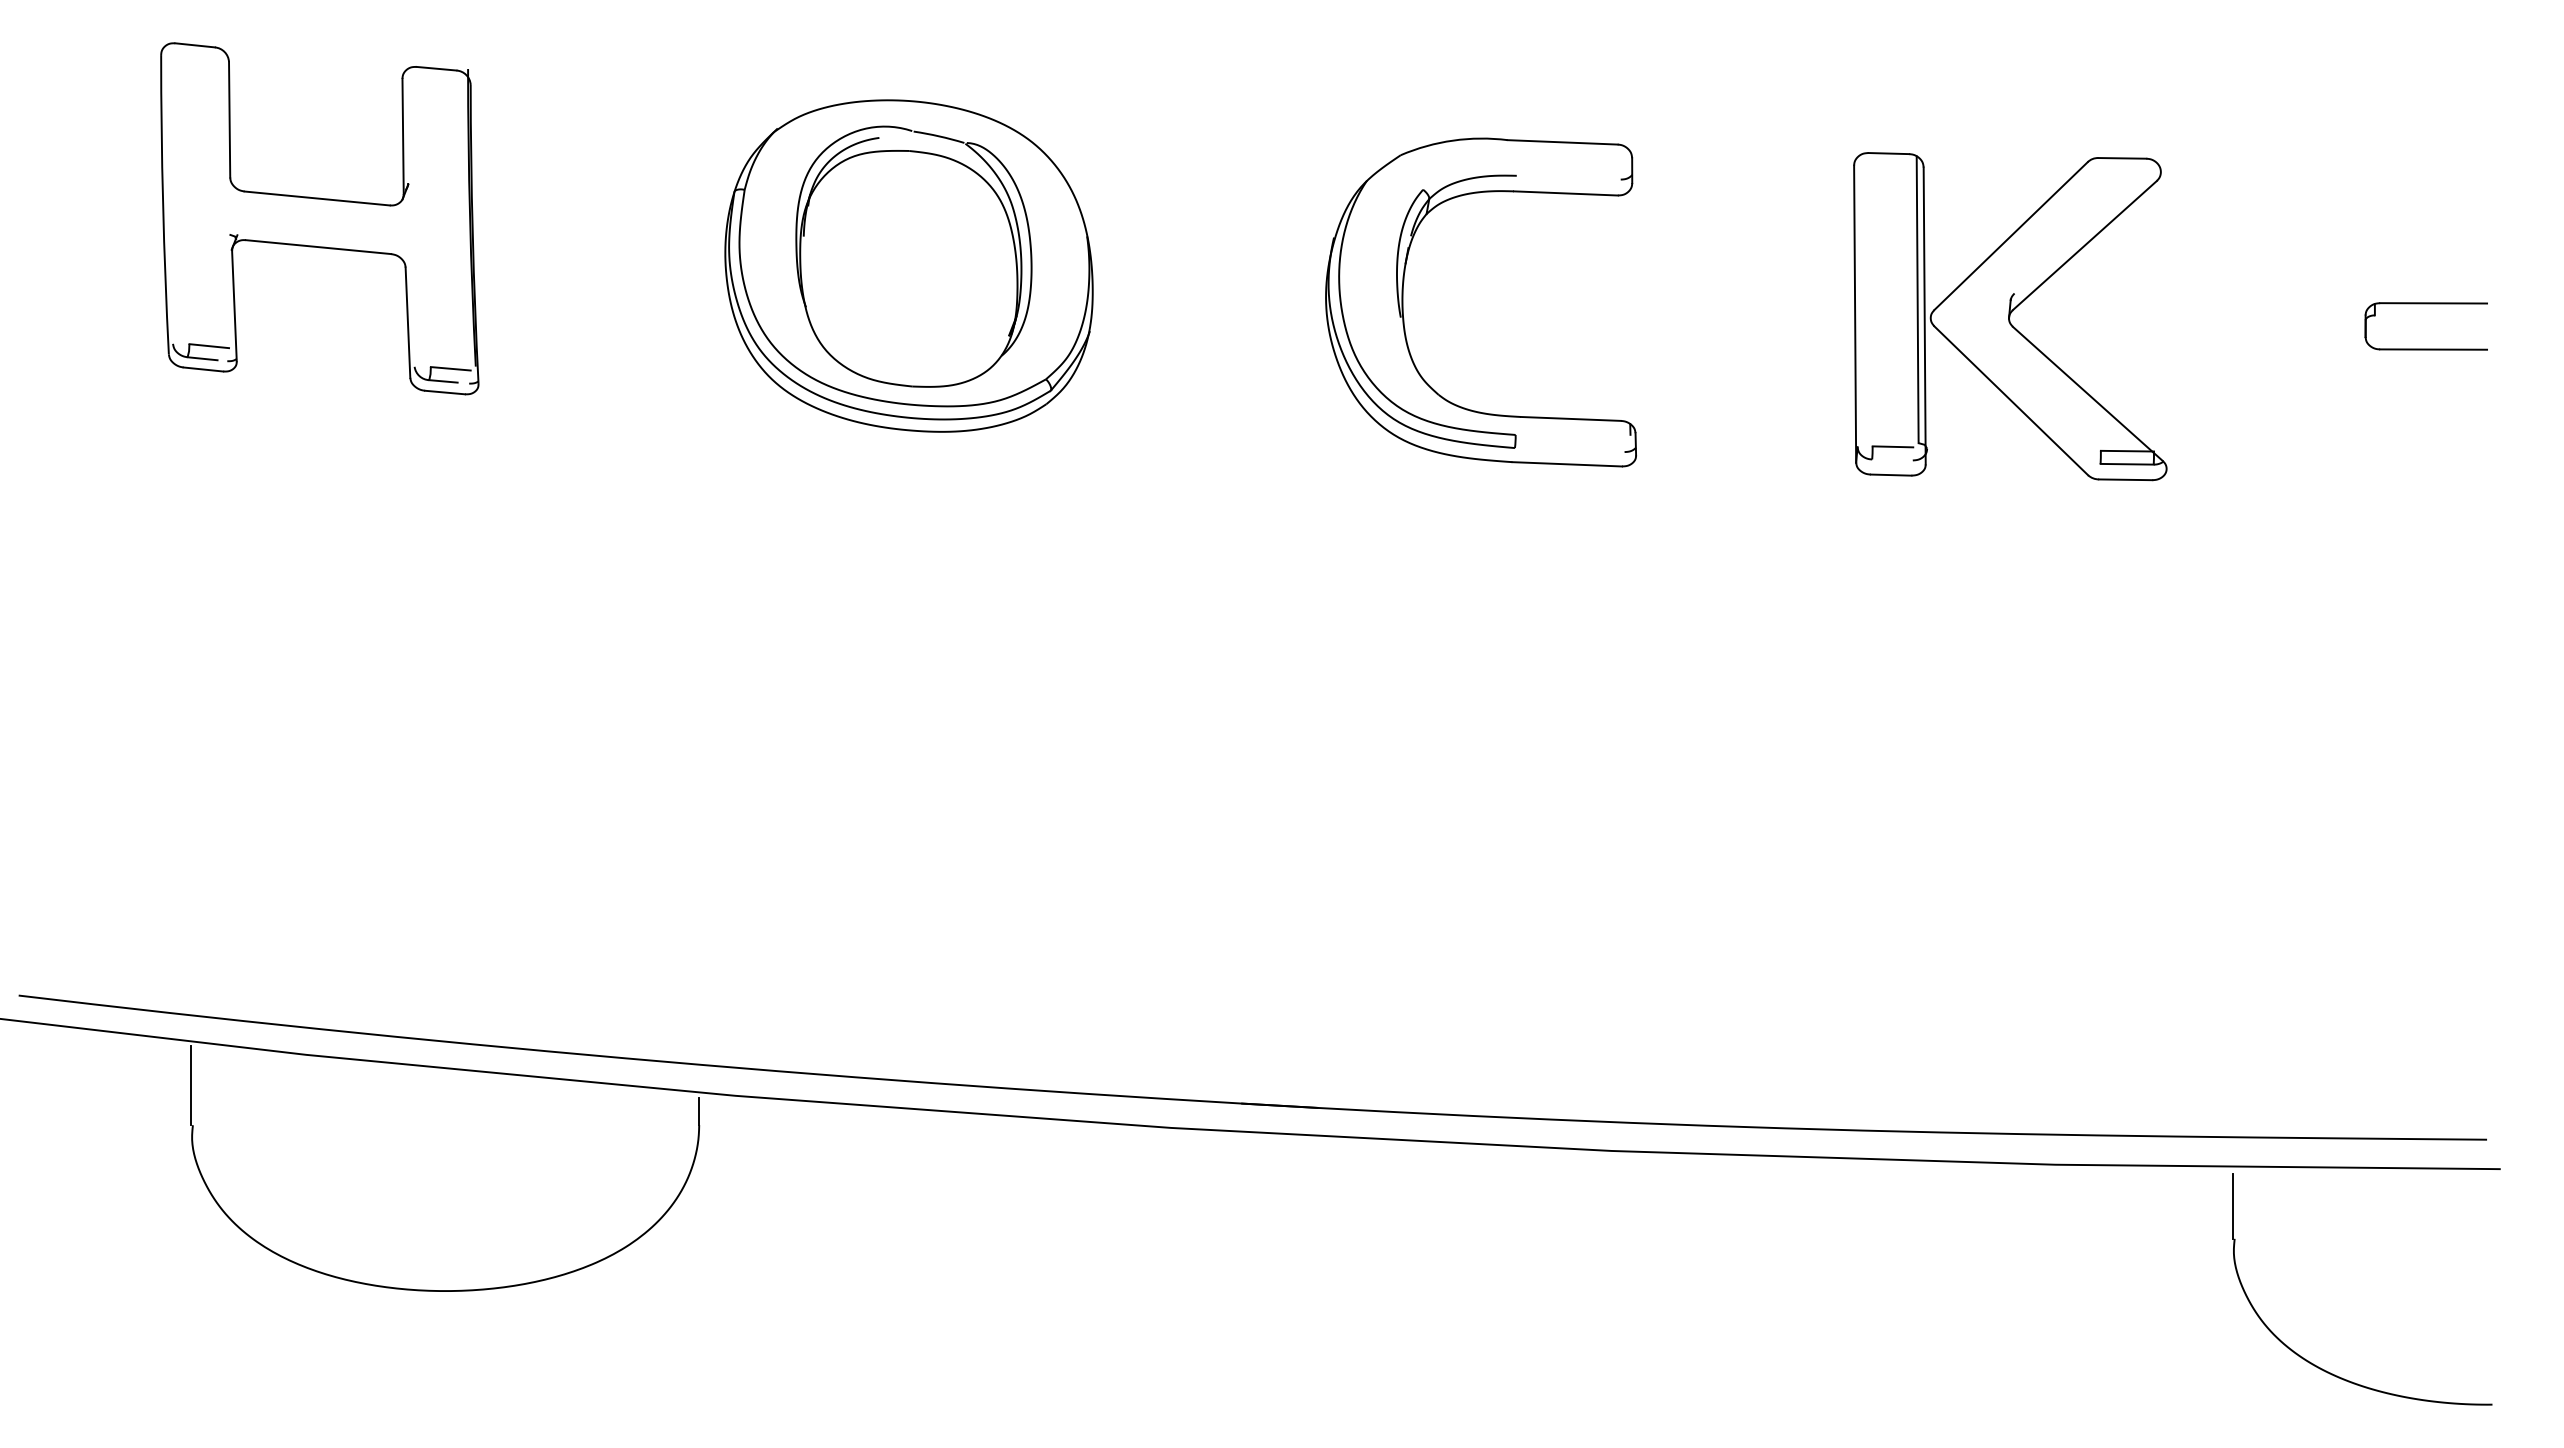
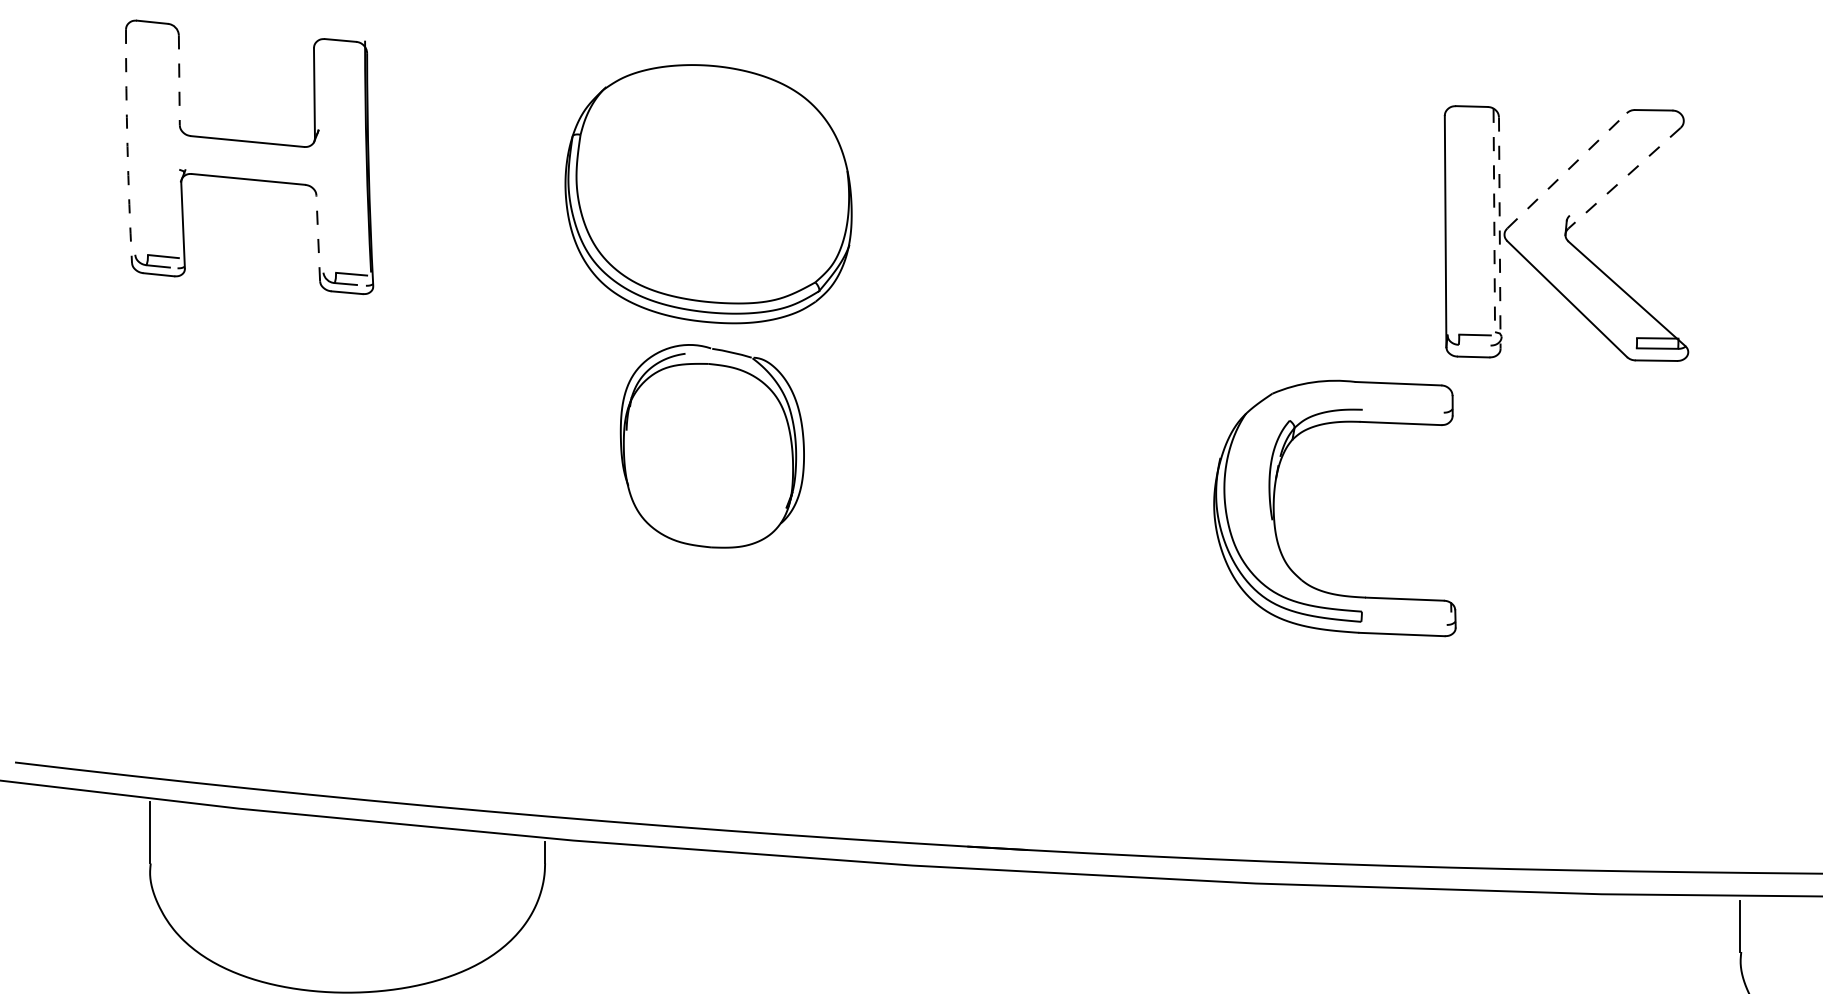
line: (229, 119) -> (179, 80), solid -> dashed
arc: (163, 204) -> (127, 146), solid -> dashed
line: (2011, 235) -> (1567, 170), solid -> dashed
line: (2084, 245) -> (1624, 178), solid -> dashed
part: (913, 256) -> (712, 446), moved
line: (1917, 300) -> (1494, 221), solid -> dashed
part: (1403, 302) -> (1274, 508), moved
line: (1924, 316) -> (1499, 233), solid -> dashed
line: (407, 322) -> (317, 238), solid -> dashed

